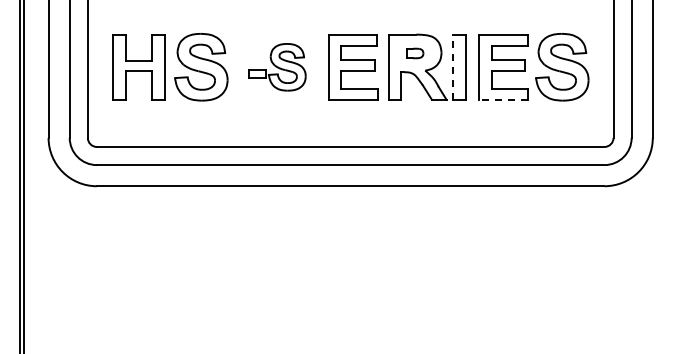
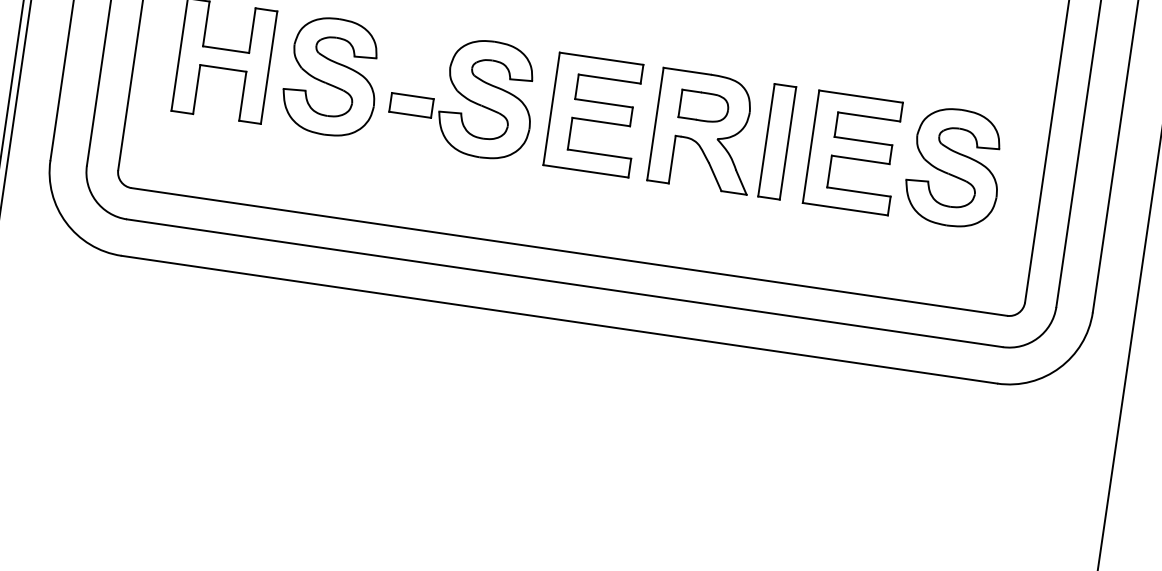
part: (414, 53) -> (702, 106), size x1.67
part: (277, 67) -> (463, 96), size x1.43
line: (453, 67) -> (766, 140), dashed -> solid
line: (503, 99) -> (844, 208), dashed -> solid

